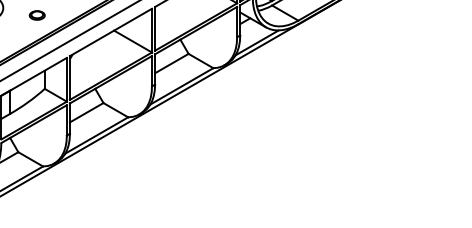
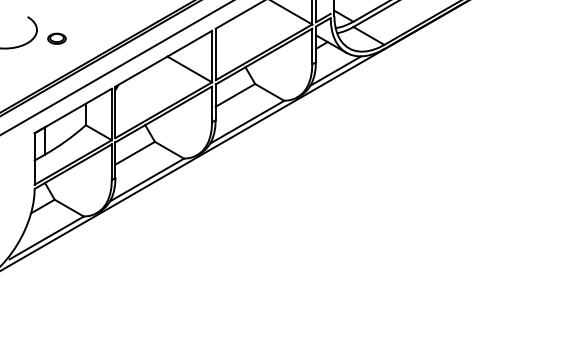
part: (36, 15) -> (56, 38), moved

